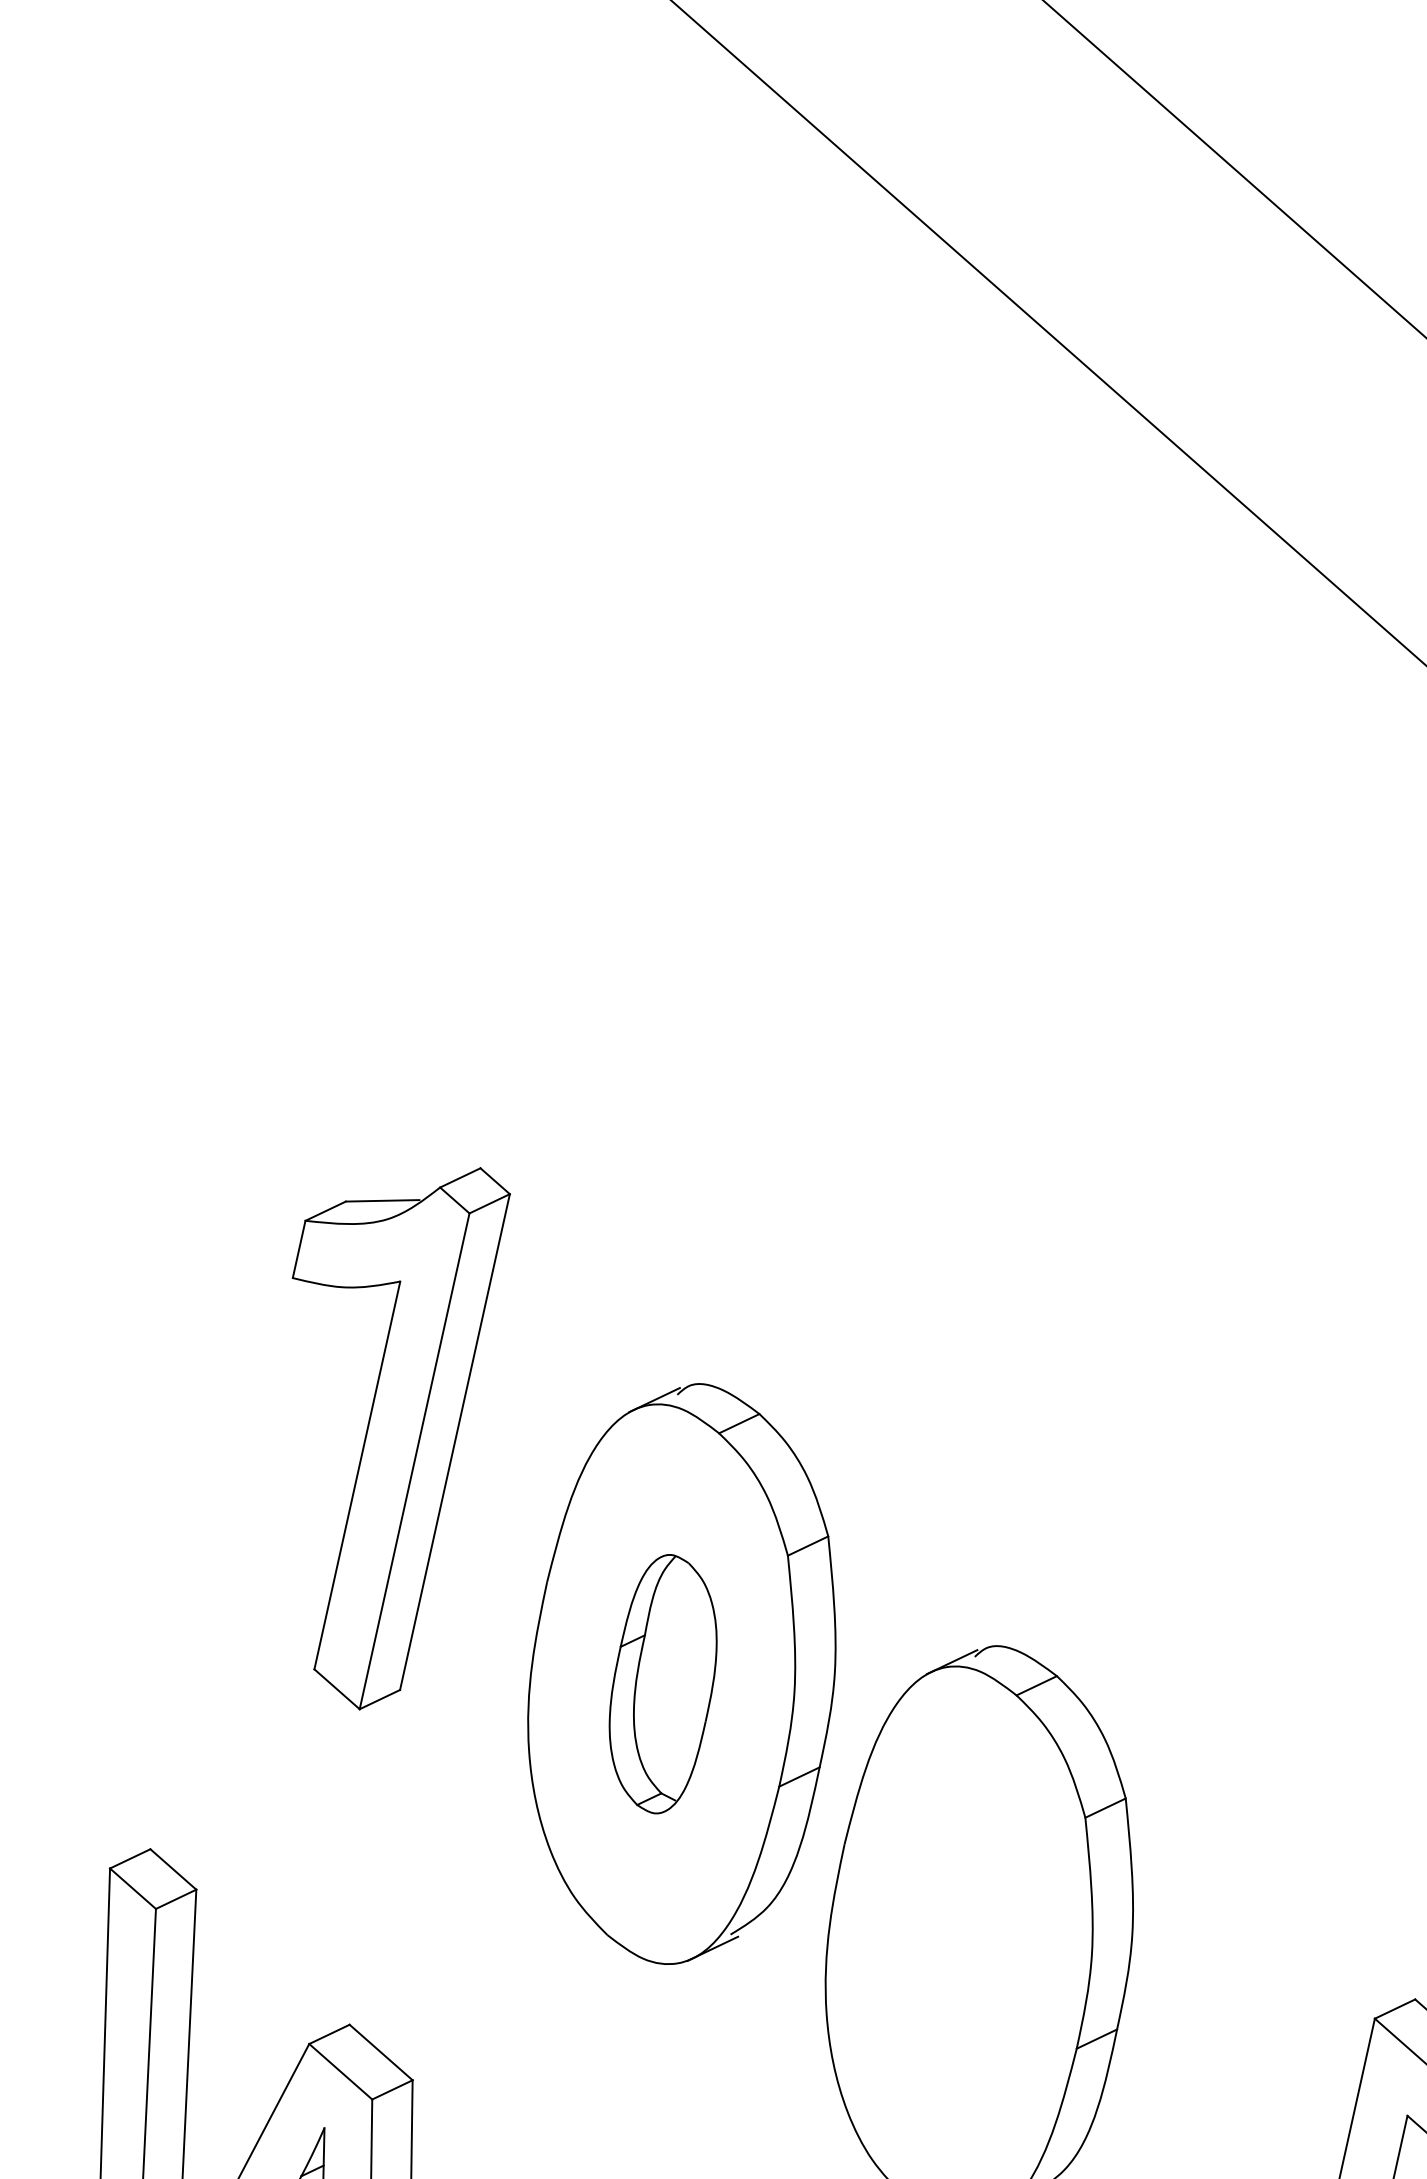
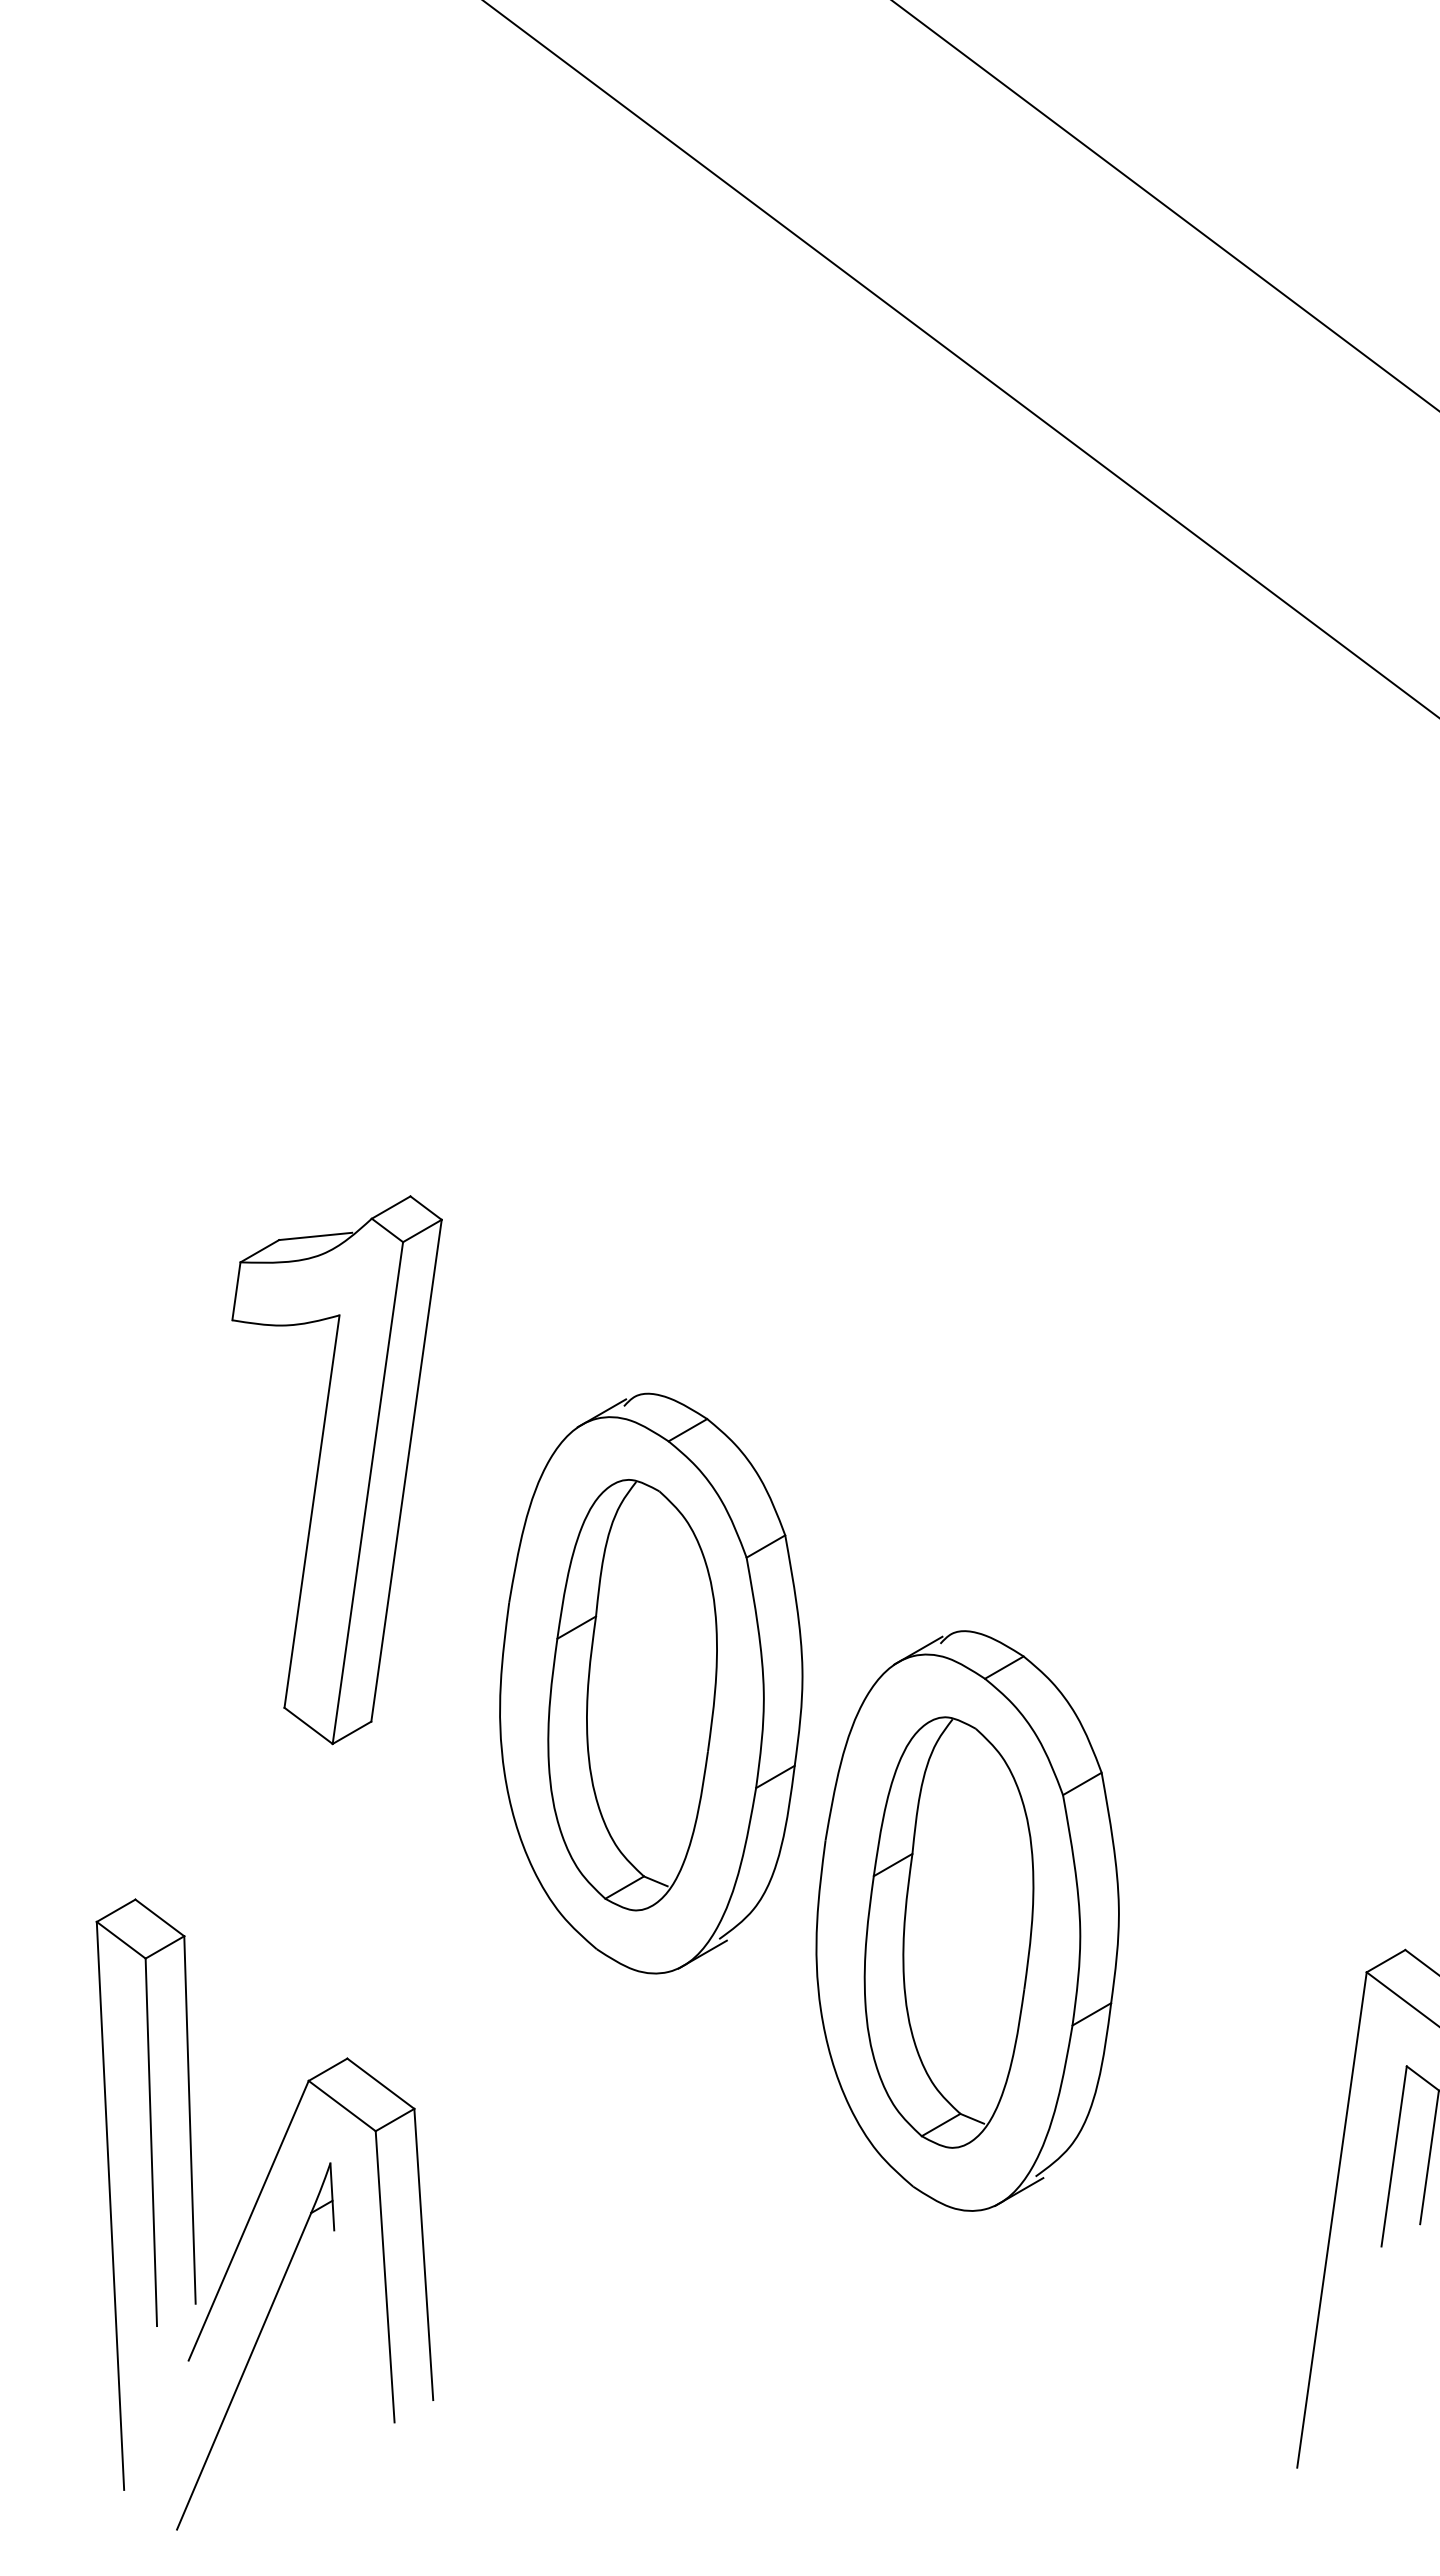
part: (663, 1684) -> (632, 1695), size x1.67
part: (960, 1946) -> (948, 1932), added

